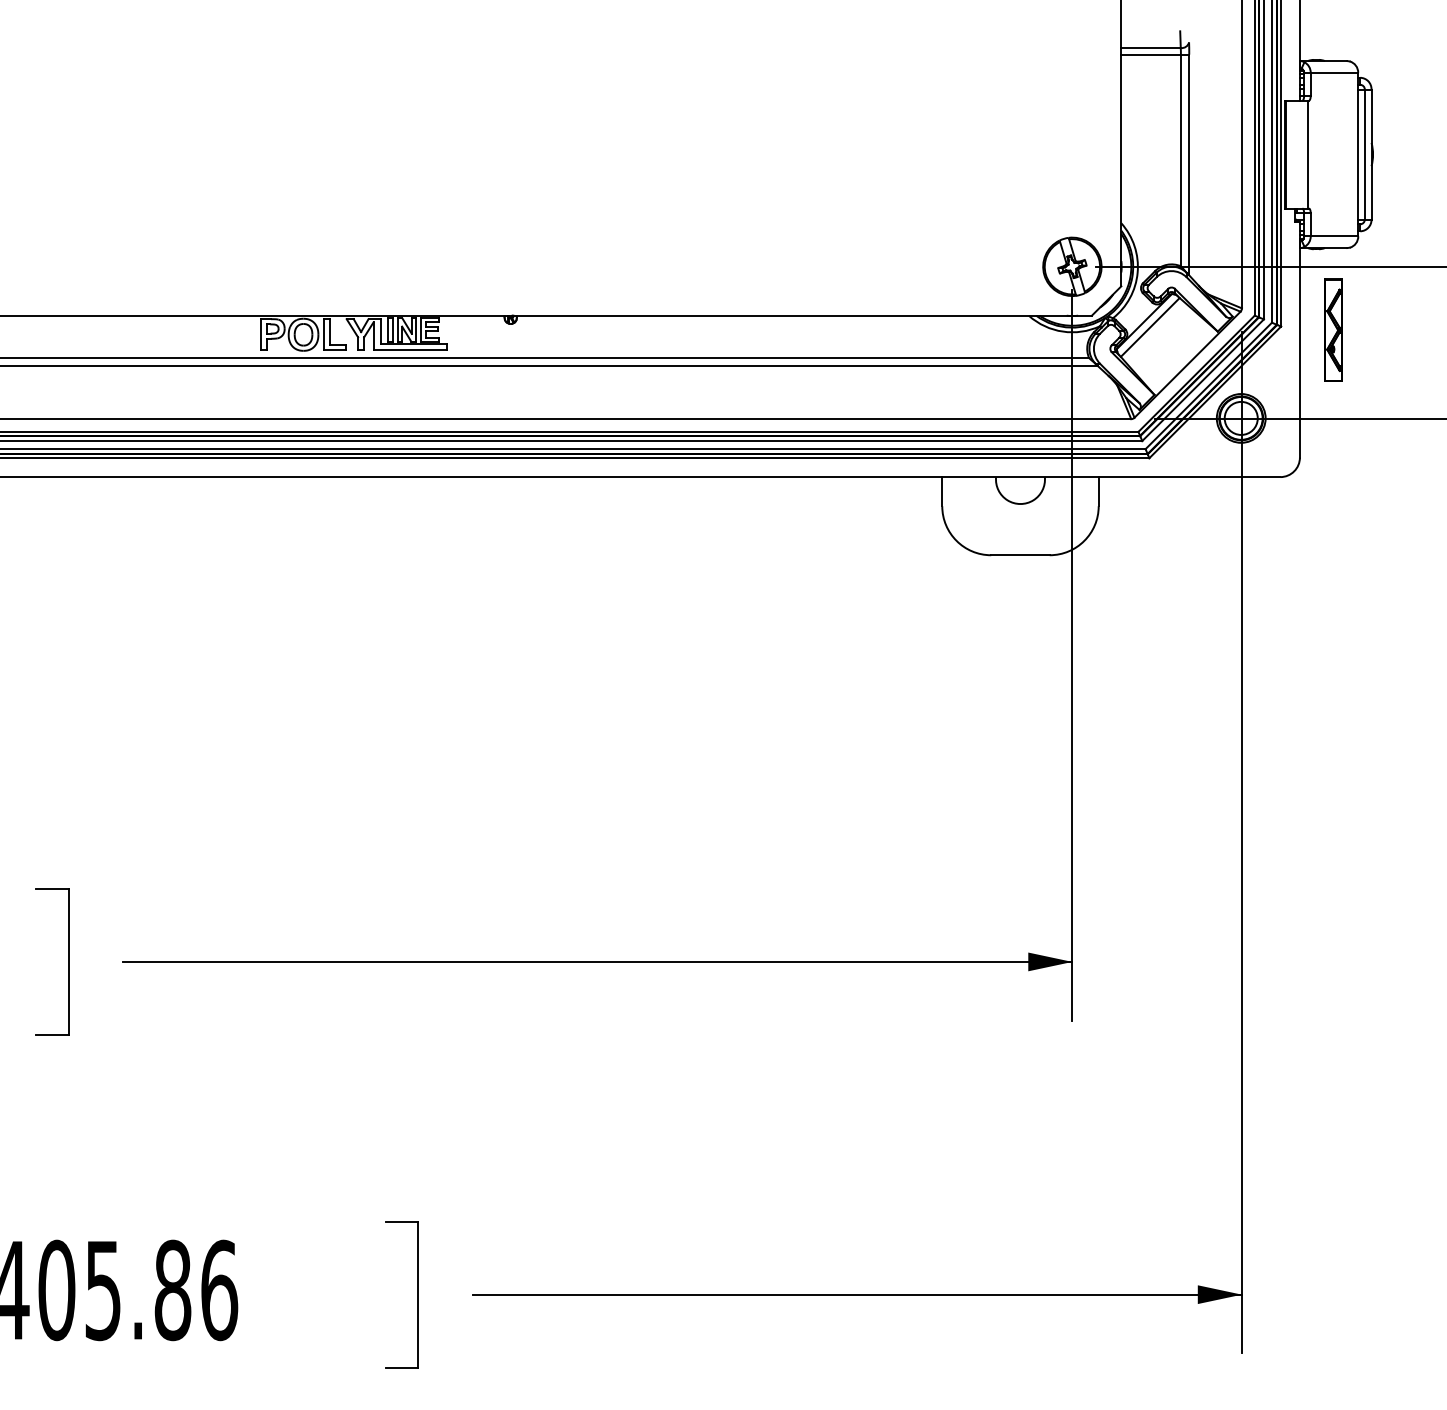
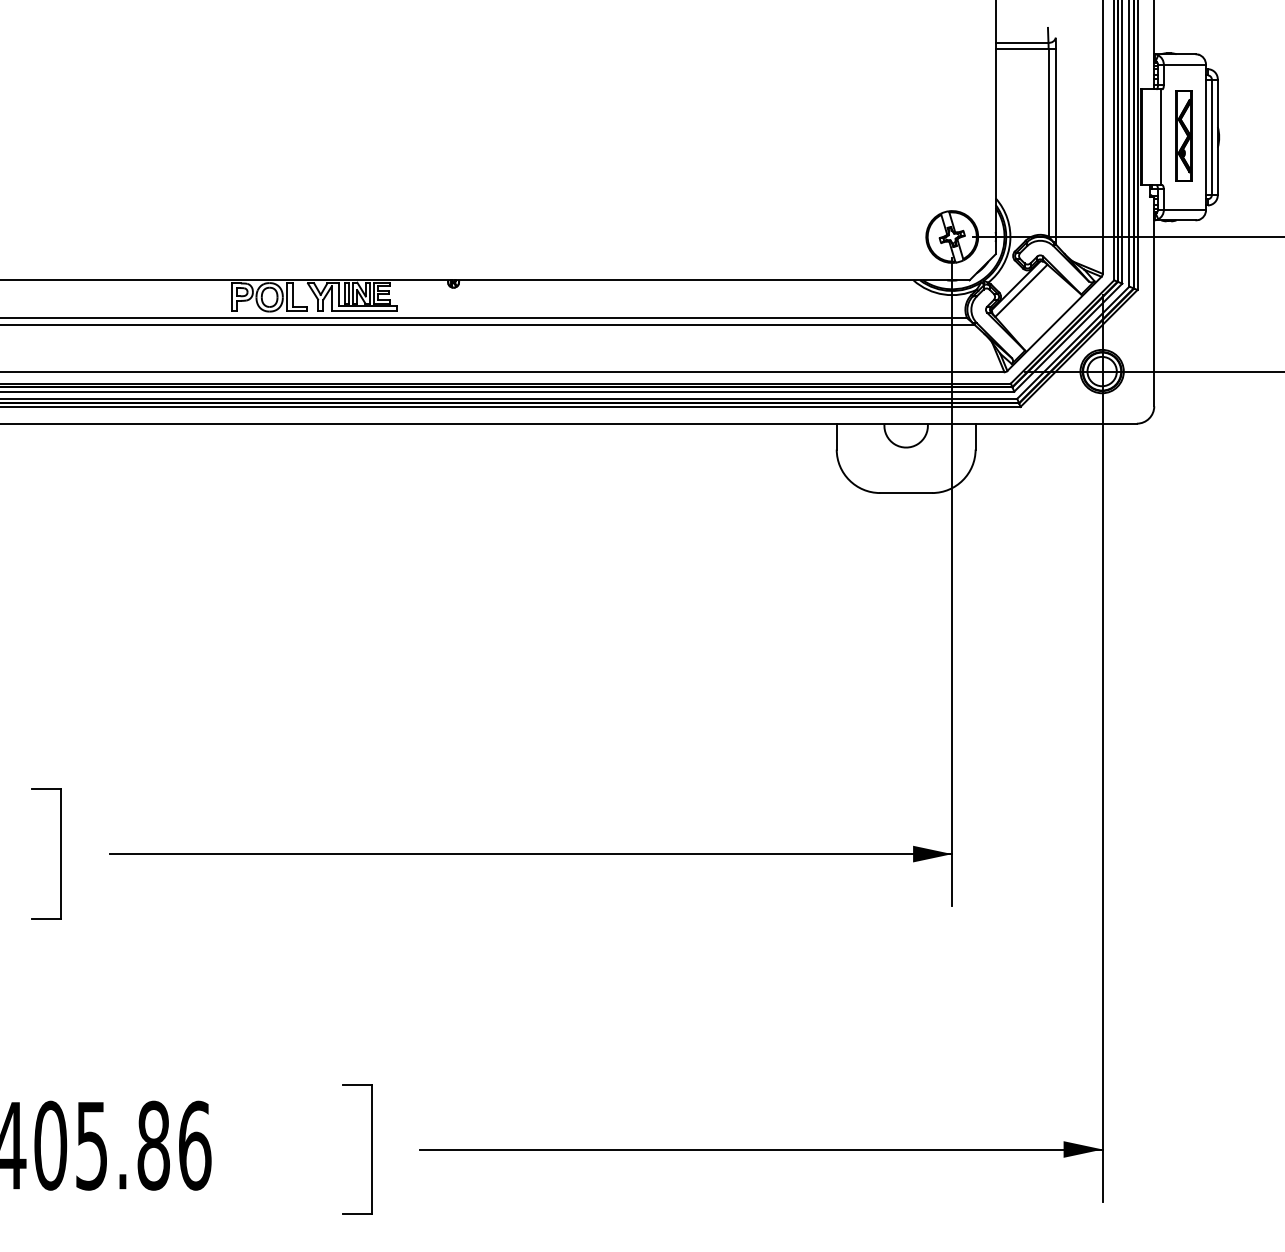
part: (1333, 329) -> (1184, 135), moved

